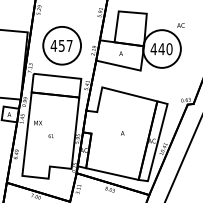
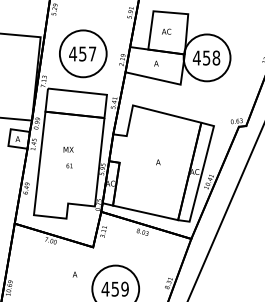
text: (180, 25) -> (166, 31), moved
text: (165, 48) -> (211, 57), 440 -> 458
text: (38, 122) -> (68, 149), moved

